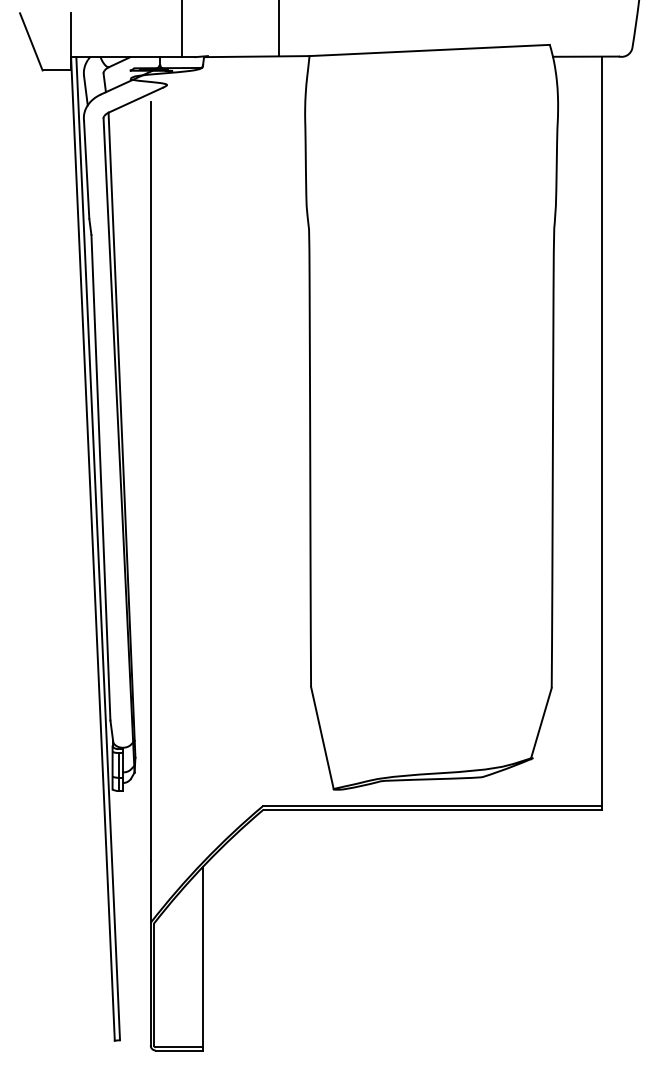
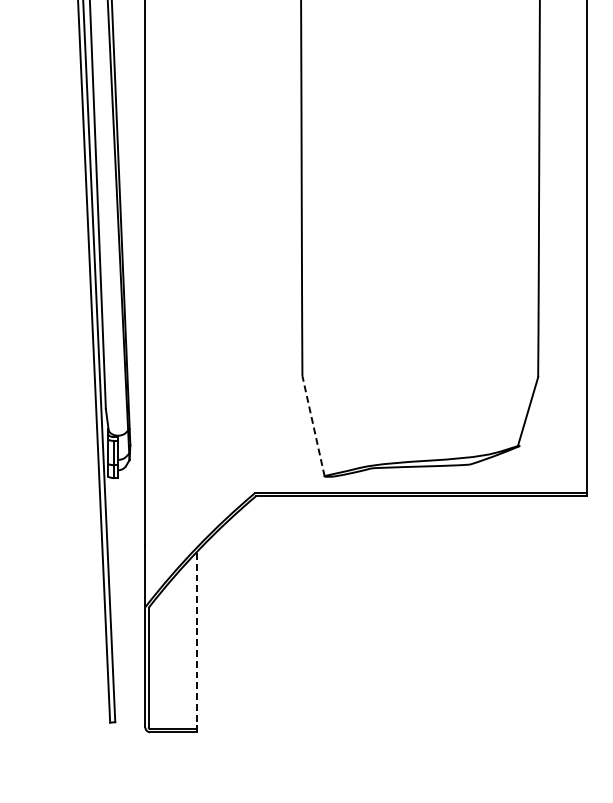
line: (322, 737) -> (313, 425), solid -> dashed
line: (203, 958) -> (197, 642), solid -> dashed

